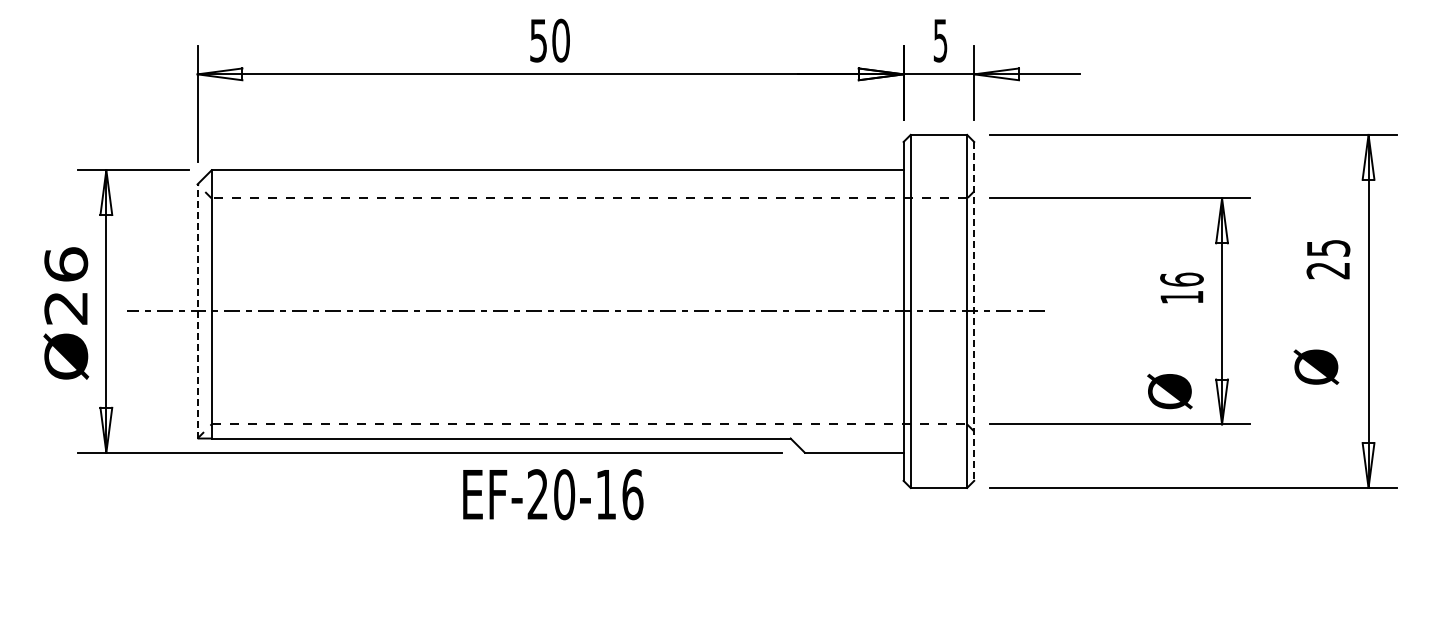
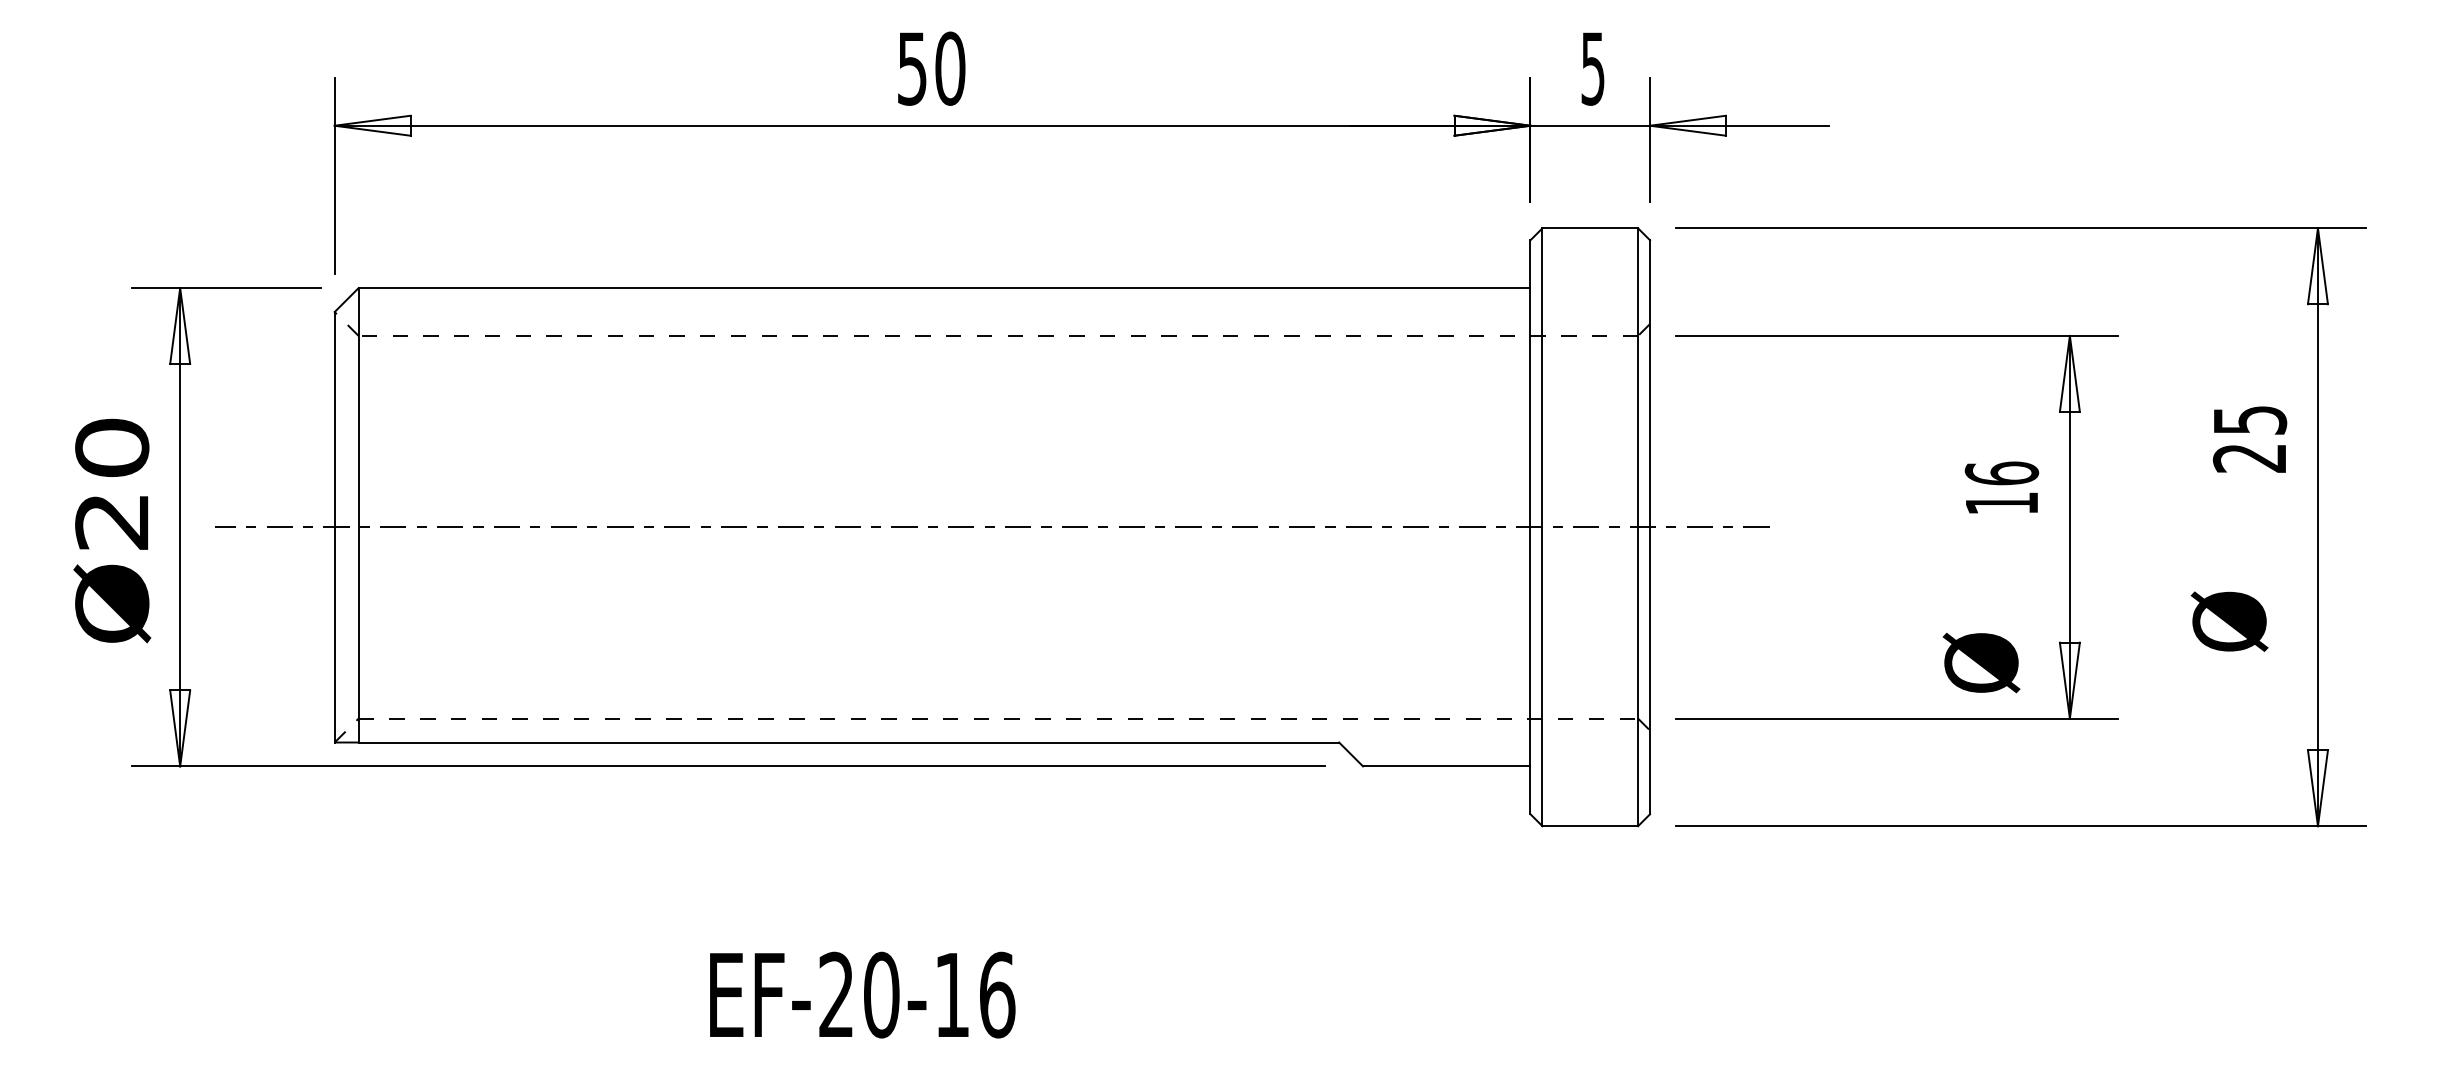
text: (66, 264) -> (112, 447), Ø26 -> Ø20
line: (197, 310) -> (334, 525), dashed -> solid
line: (974, 311) -> (1650, 527), dashed -> solid
text: (553, 494) -> (862, 994), moved

